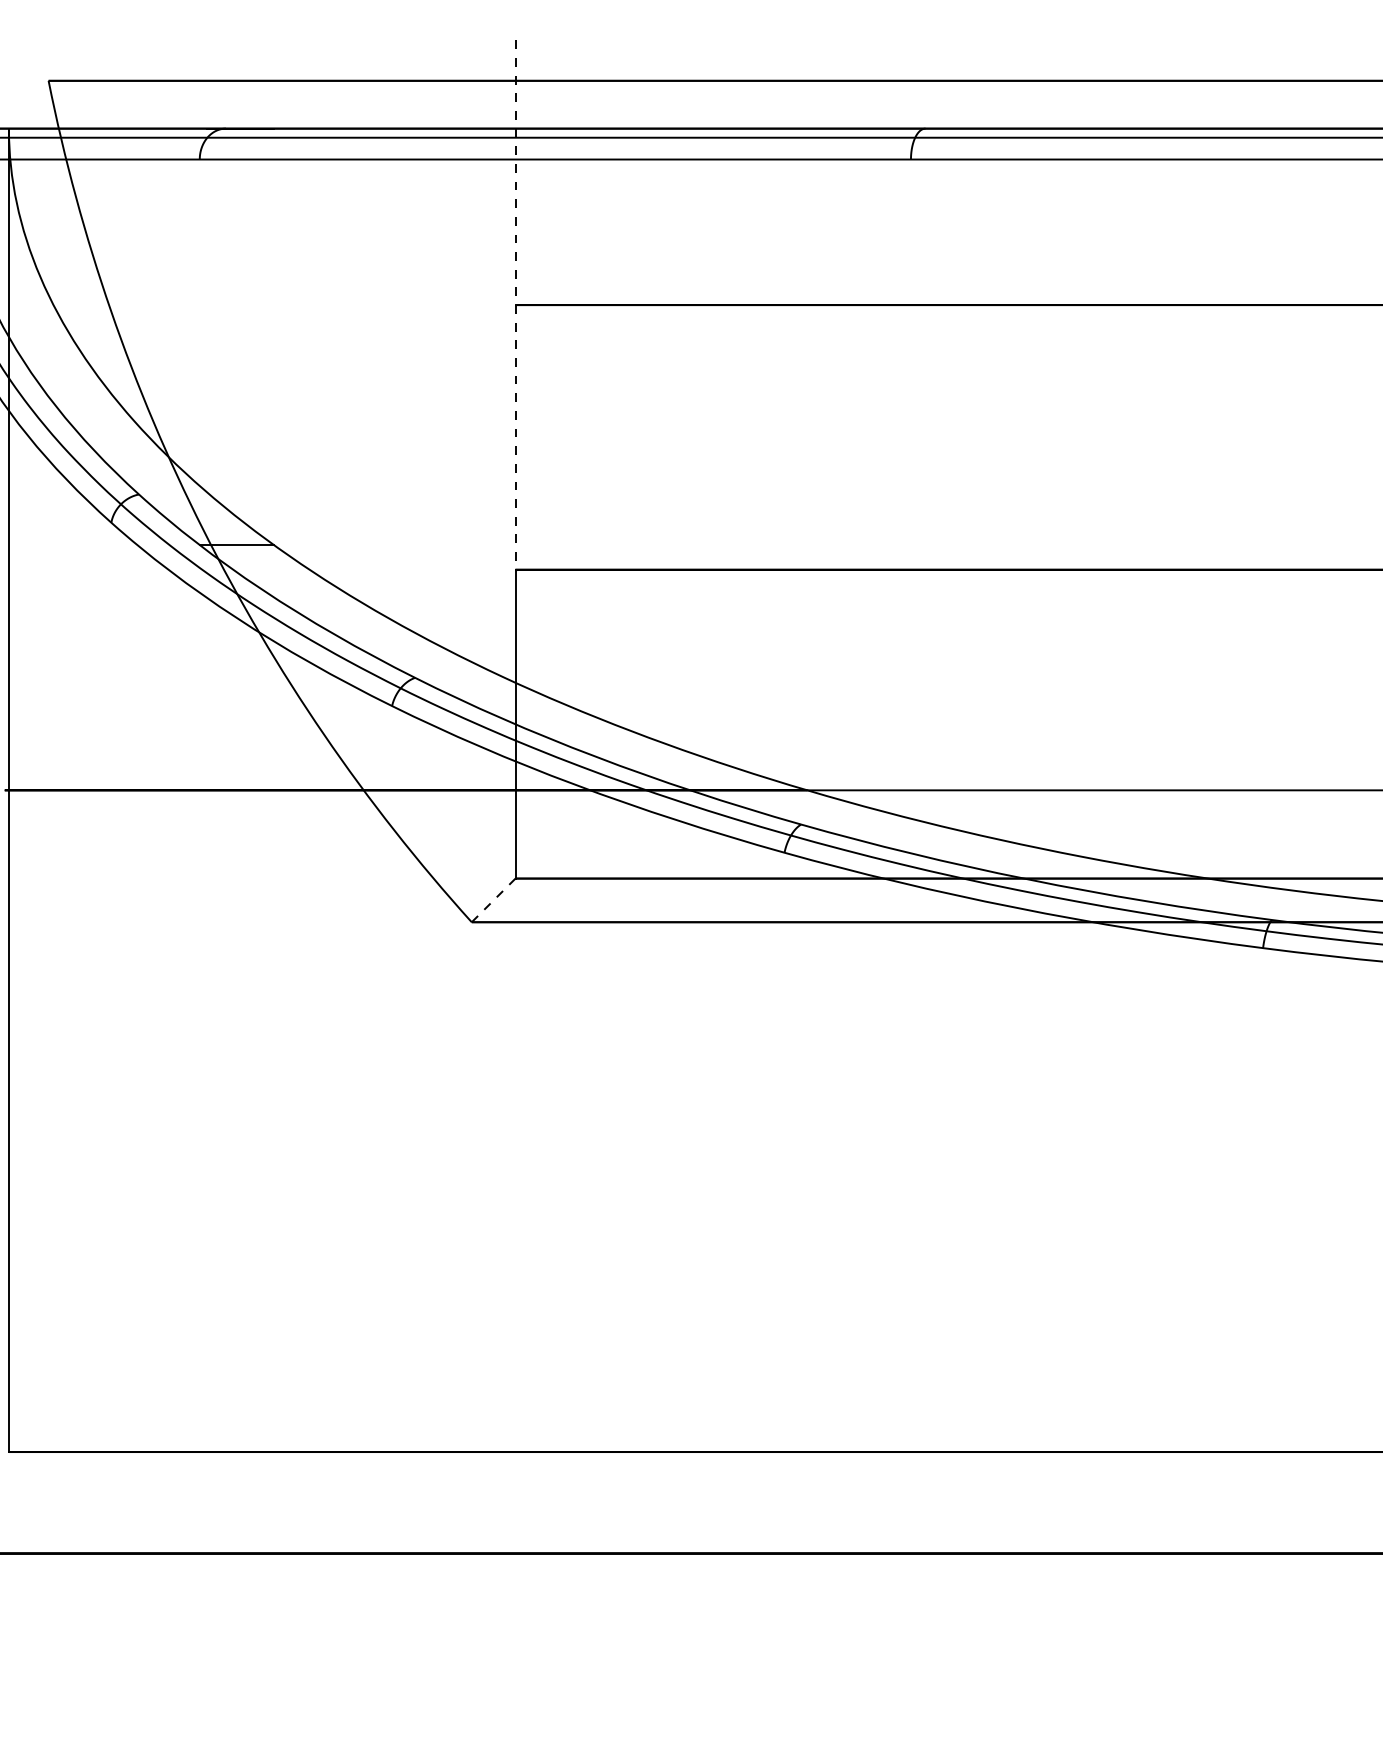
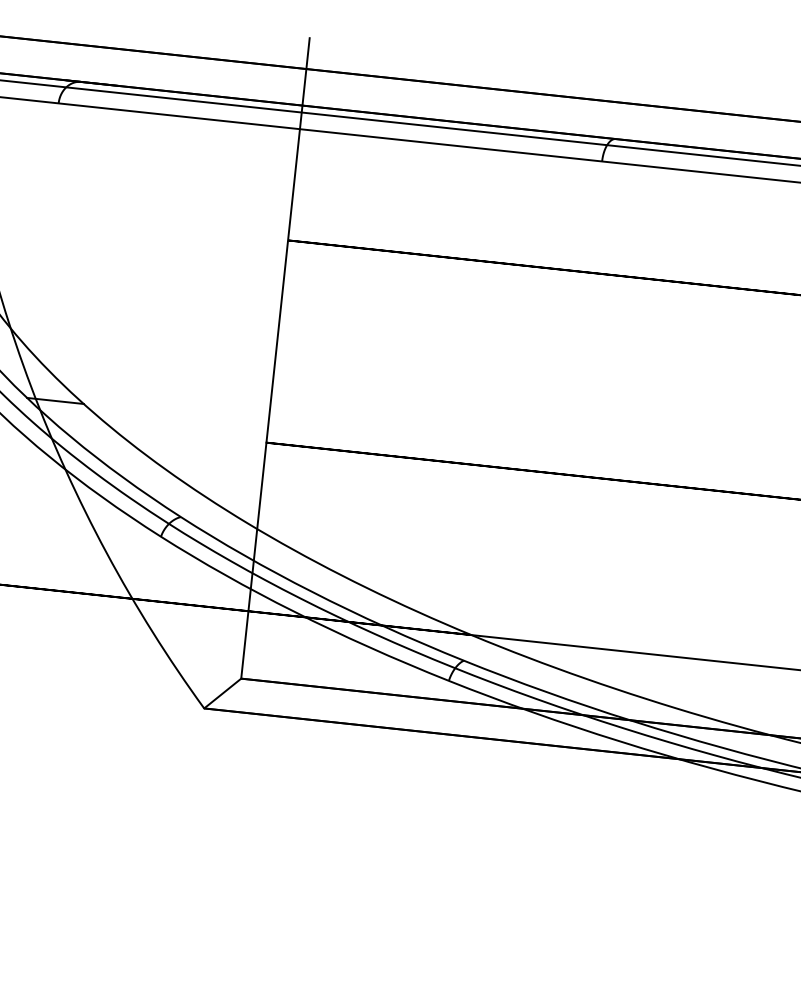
line: (515, 305) -> (288, 240), dashed -> solid
line: (493, 900) -> (222, 693), dashed -> solid

